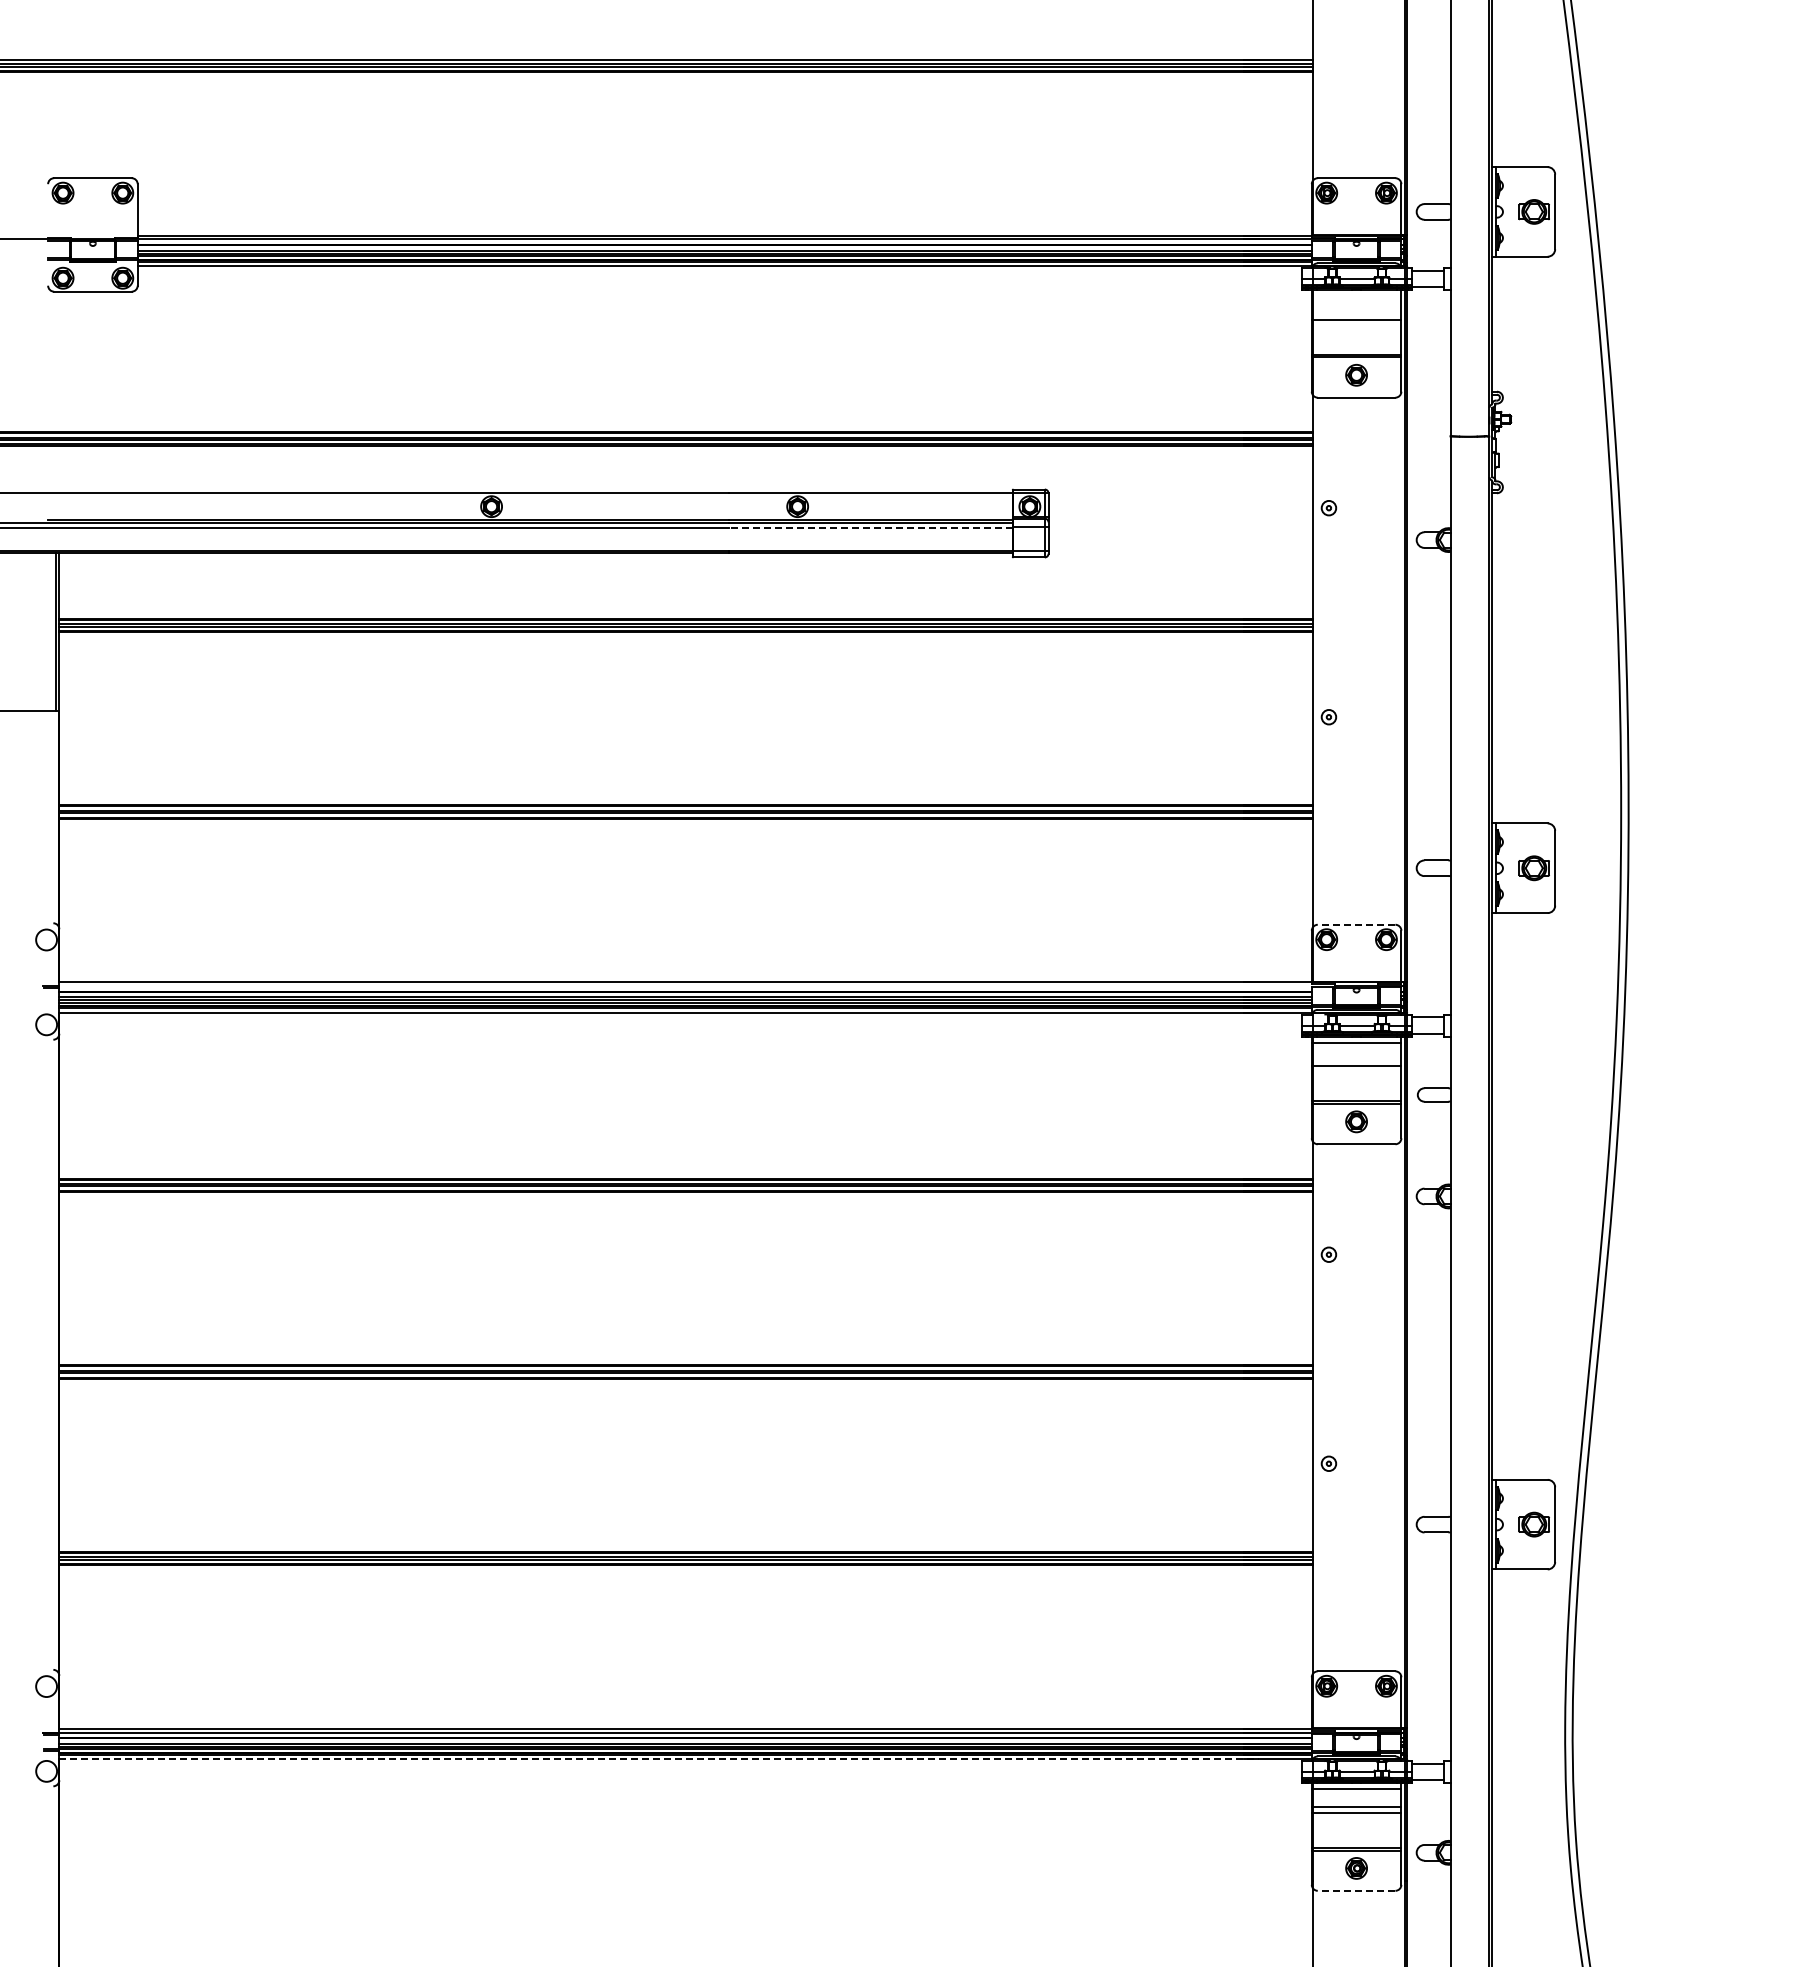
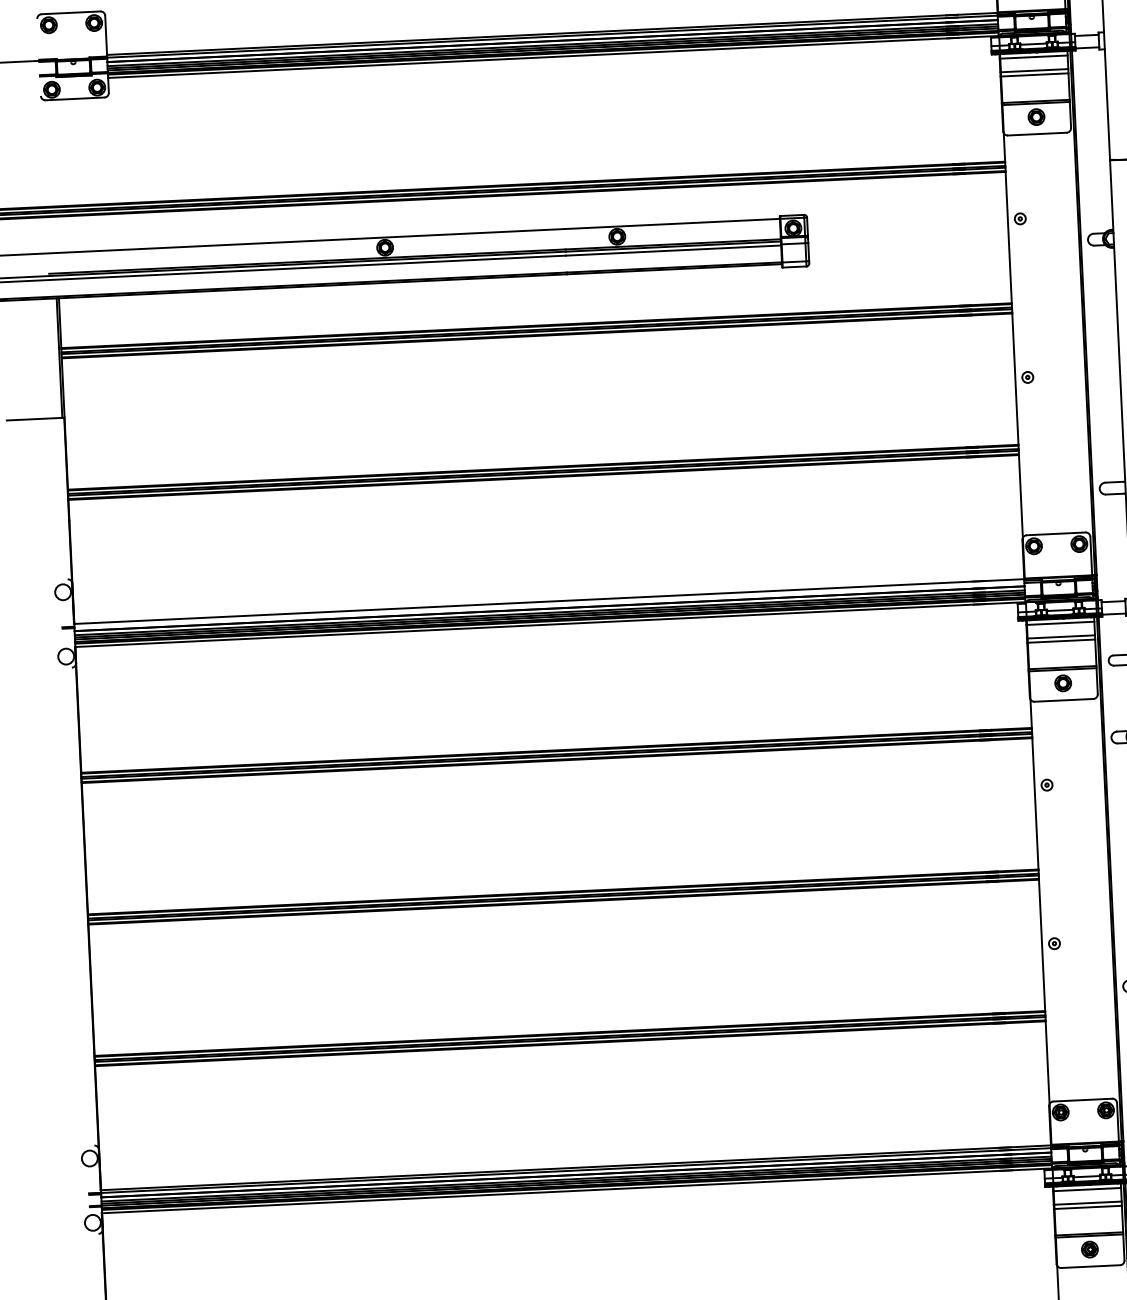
line: (1356, 296) -> (1033, 57), added
line: (1356, 314) -> (1034, 71), added
line: (870, 528) -> (673, 250), dashed -> solid
line: (1356, 924) -> (1056, 533), dashed -> solid
line: (1356, 1060) -> (1060, 636), added
line: (659, 1759) -> (557, 1191), dashed -> solid
line: (1356, 1890) -> (1090, 1266), dashed -> solid

